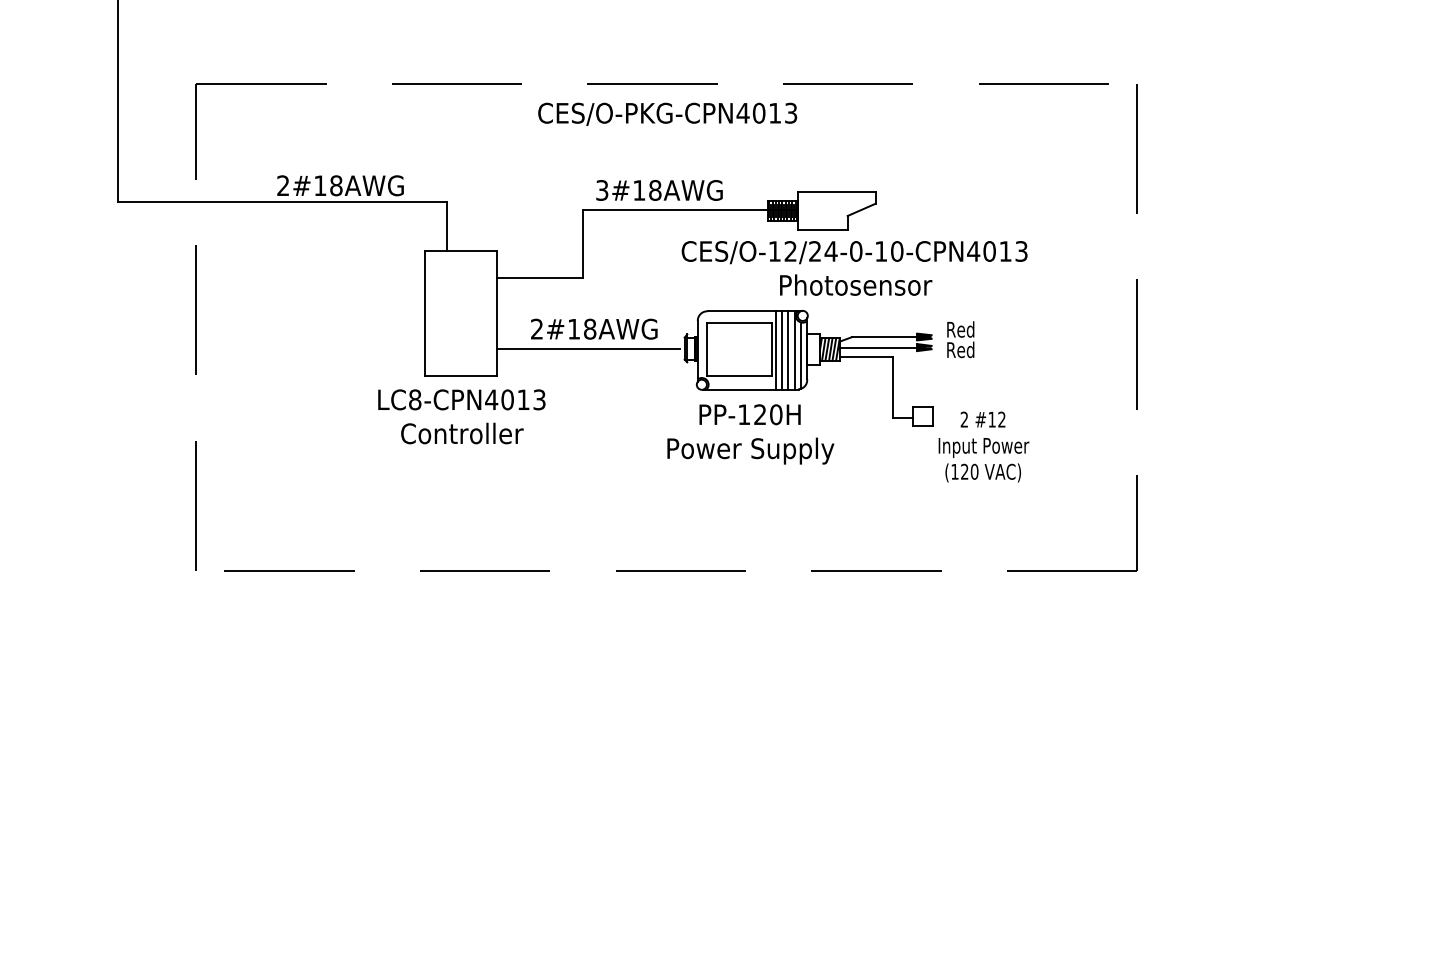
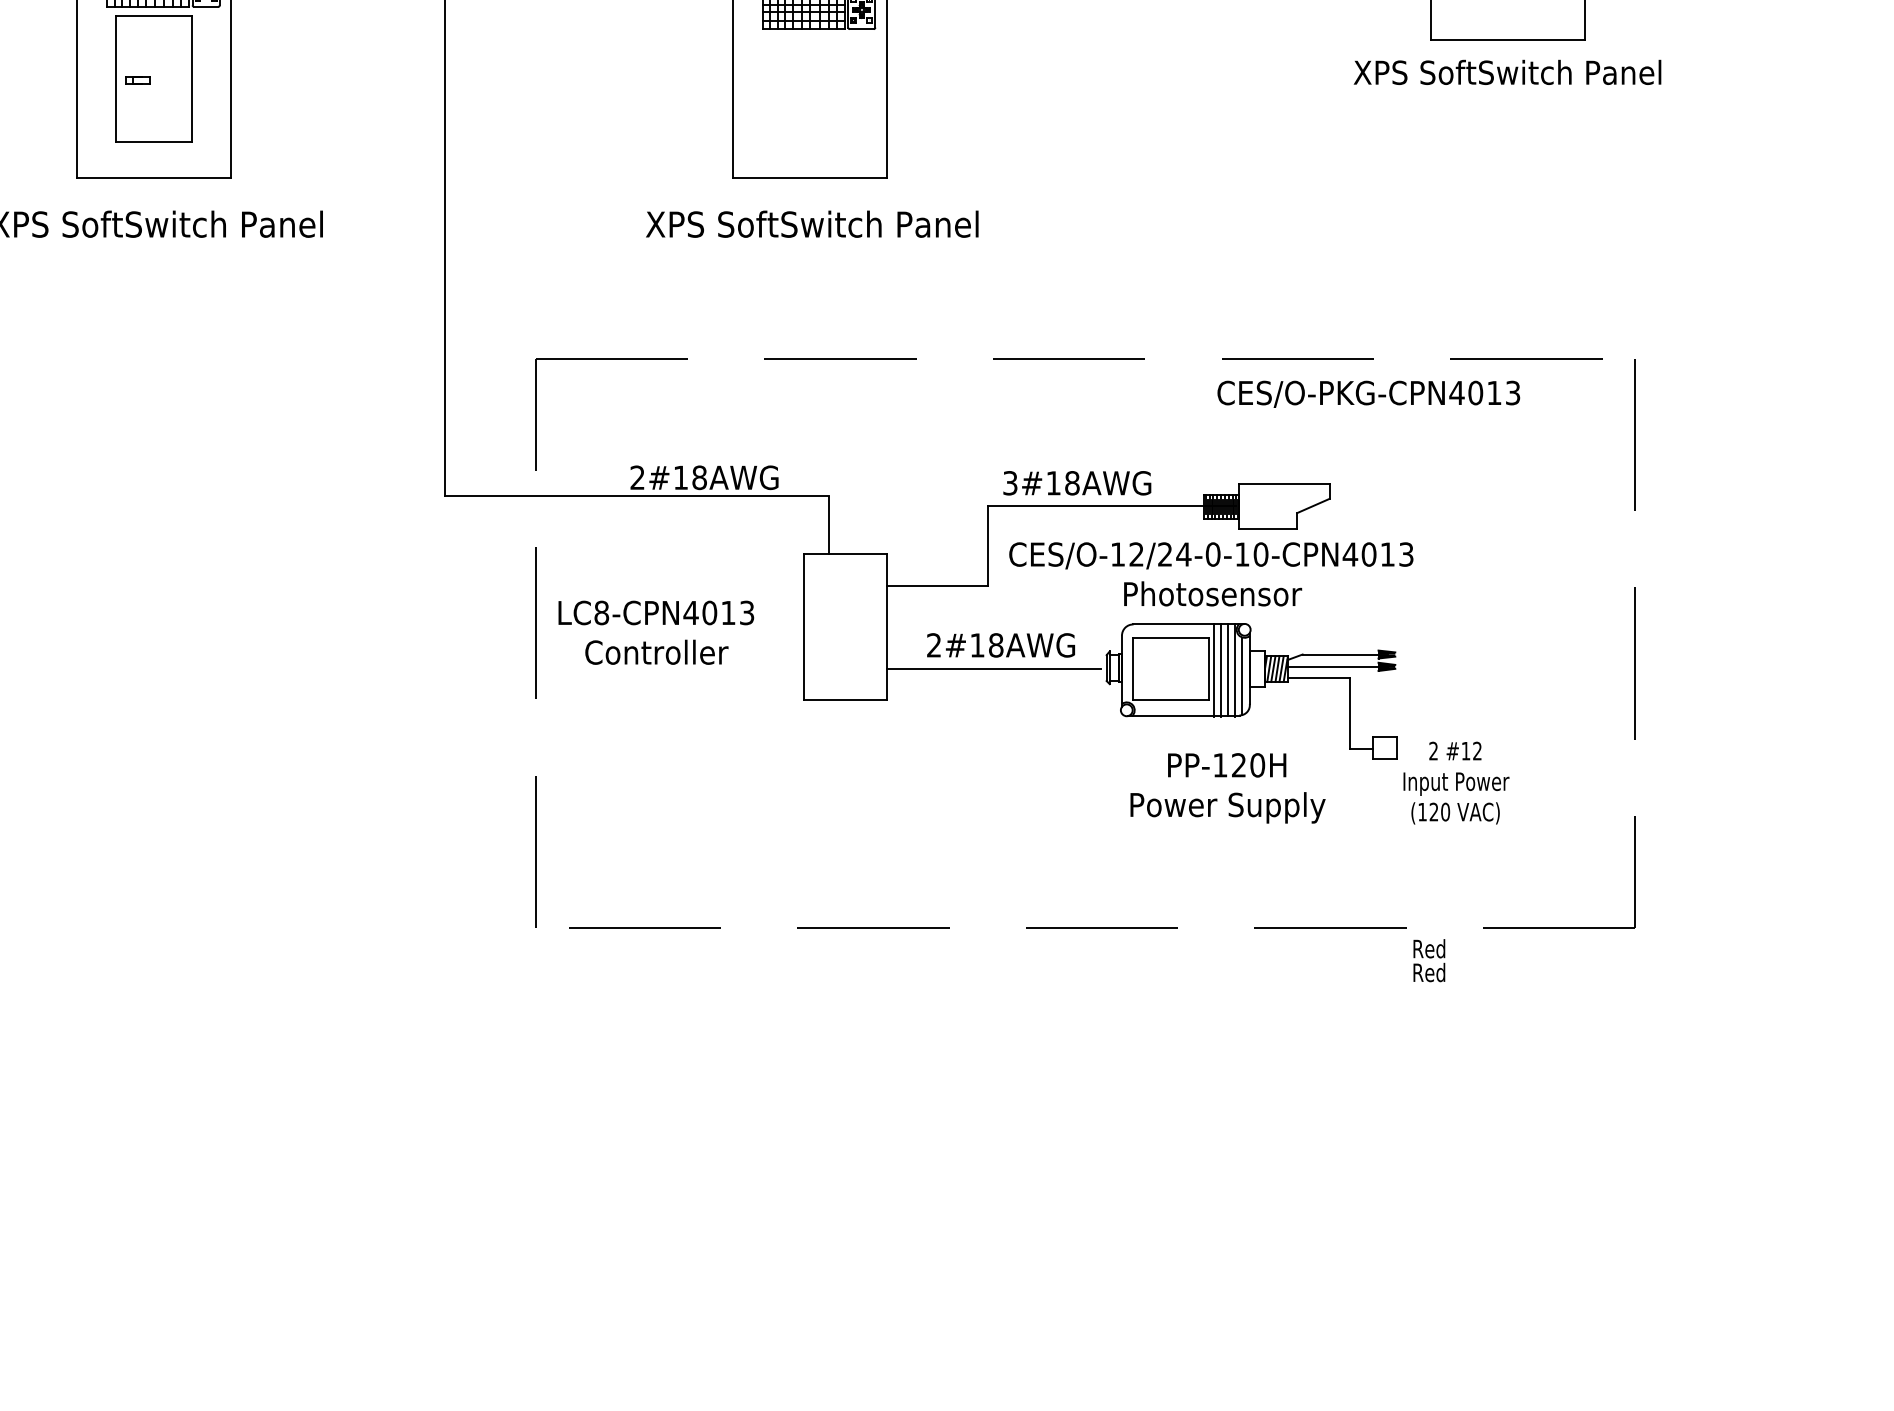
text: (667, 113) -> (1368, 393), moved
text: (854, 268) -> (1211, 574), moved
text: (960, 339) -> (1429, 960), moved
text: (462, 416) -> (656, 632), moved
text: (750, 434) -> (1227, 788), moved

